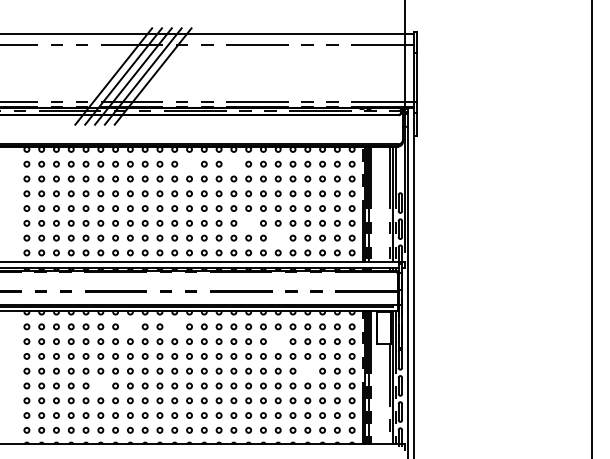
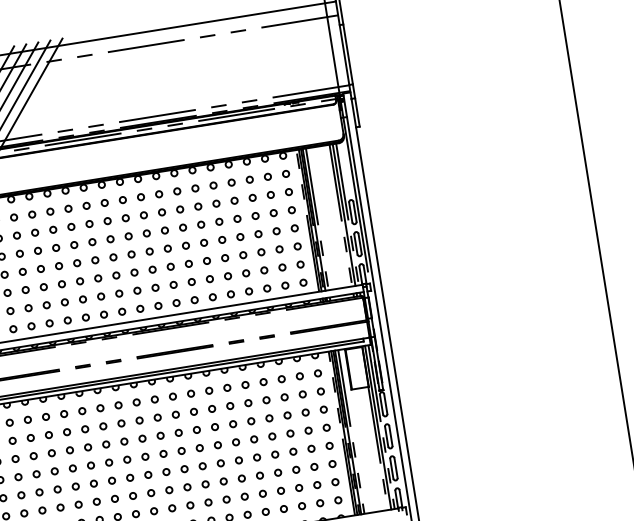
circle: (189, 163) -> (86, 205), added
circle: (233, 163) -> (140, 196), added
circle: (248, 223) -> (170, 267), added
circle: (277, 237) -> (208, 278), added
circle: (130, 326) -> (46, 416), added
circle: (174, 326) -> (100, 407), added
circle: (277, 341) -> (229, 406), added
circle: (307, 370) -> (271, 435), added
circle: (100, 385) -> (20, 494), added

